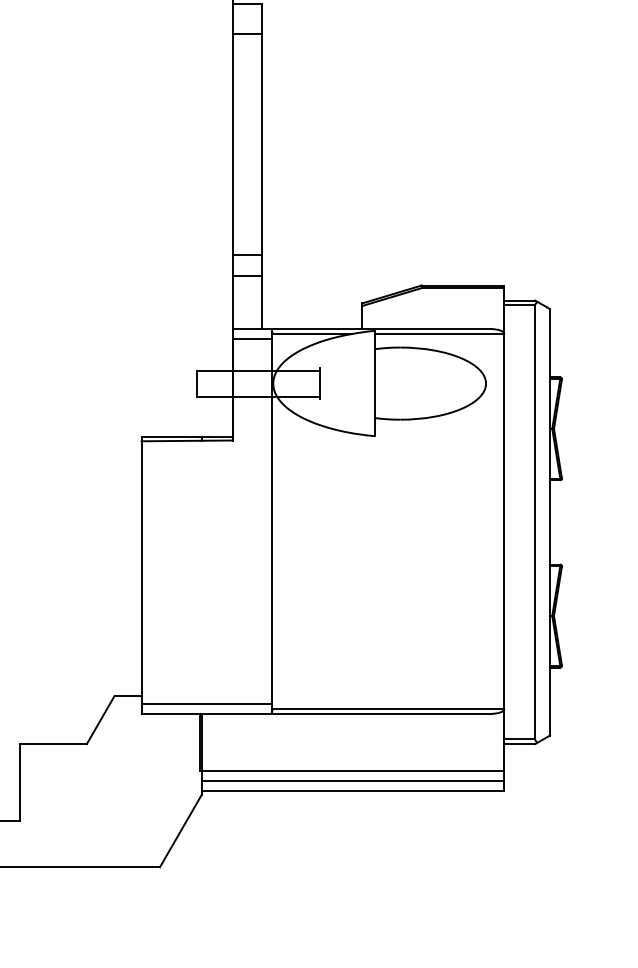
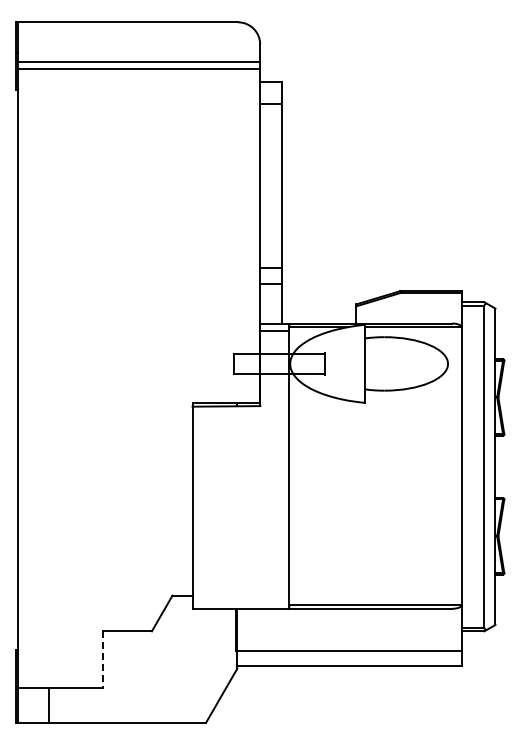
line: (206, 703) -> (240, 601), removed
line: (353, 780) -> (349, 658), removed
line: (20, 782) -> (102, 659), solid -> dashed

